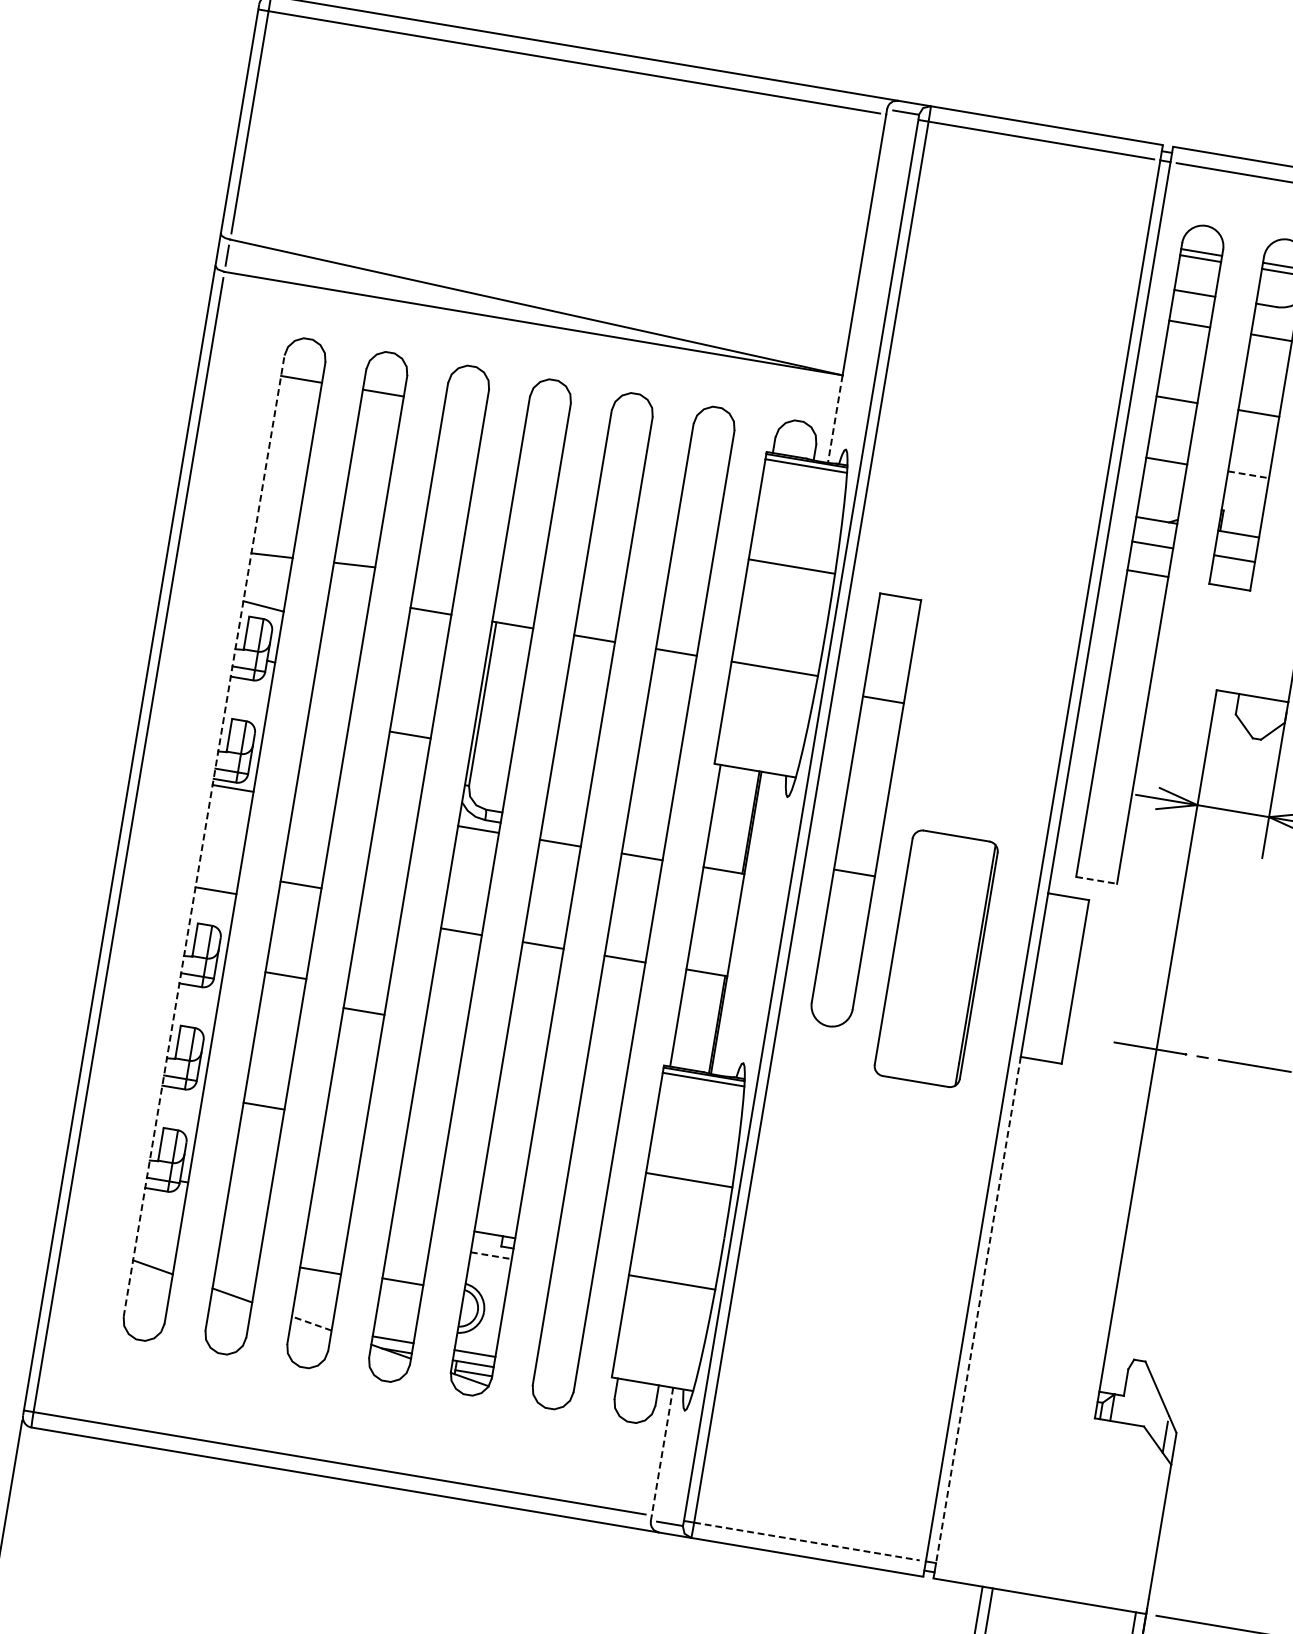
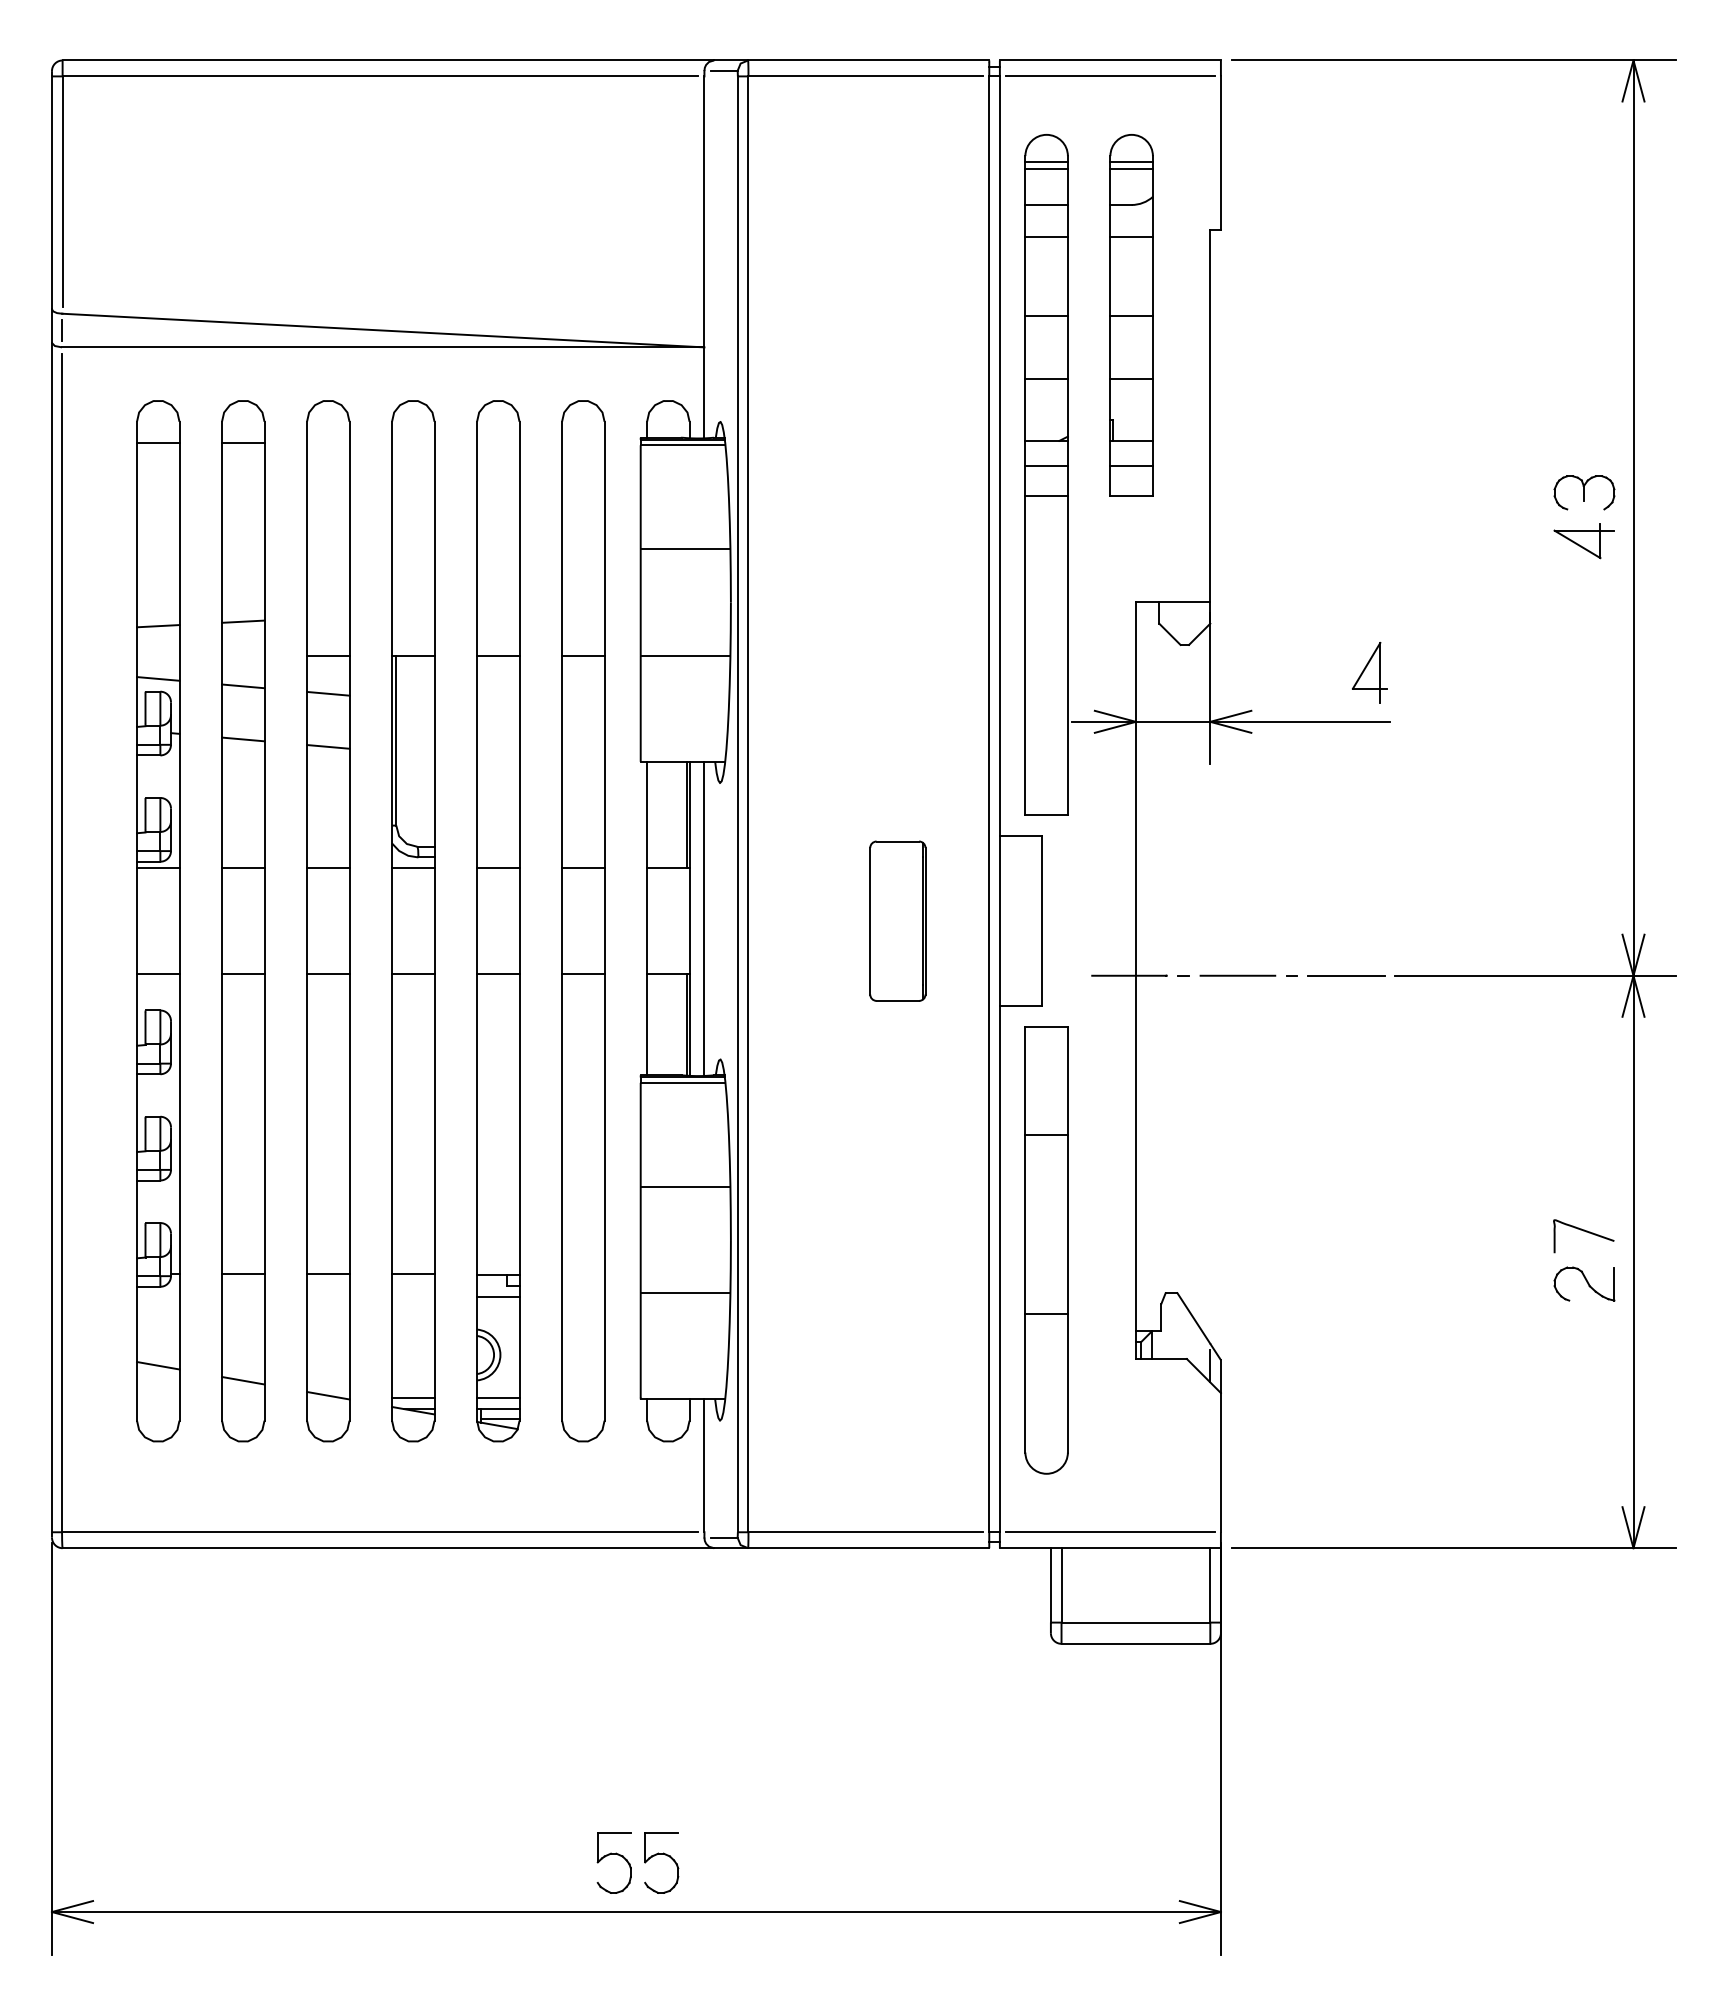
line: (835, 419) -> (704, 393), dashed -> solid
line: (1249, 475) -> (1132, 379), dashed -> solid
line: (344, 627) -> (243, 686), added
line: (425, 647) -> (328, 693), added
line: (335, 678) -> (243, 739), added
line: (416, 698) -> (328, 746), added
line: (410, 735) -> (328, 868), moved
part: (864, 811) -> (1046, 1250), moved
line: (204, 835) -> (137, 920), dashed -> solid
line: (1097, 880) -> (1047, 814), dashed -> solid
line: (301, 885) -> (243, 868), moved
line: (750, 924) -> (704, 918), added
part: (936, 957) -> (897, 920), size x0.62
line: (286, 975) -> (243, 974), moved
line: (364, 1011) -> (328, 974), moved
line: (264, 1106) -> (243, 1274), moved
line: (491, 1255) -> (498, 1296), dashed -> solid
line: (320, 1271) -> (328, 1274), moved
line: (403, 1282) -> (413, 1274), moved
line: (978, 1310) -> (999, 1269), dashed -> solid
line: (312, 1323) -> (328, 1395), dashed -> solid
line: (662, 1452) -> (704, 1466), dashed -> solid
line: (807, 1541) -> (866, 1532), dashed -> solid
line: (1042, 1581) -> (1110, 1532), added

